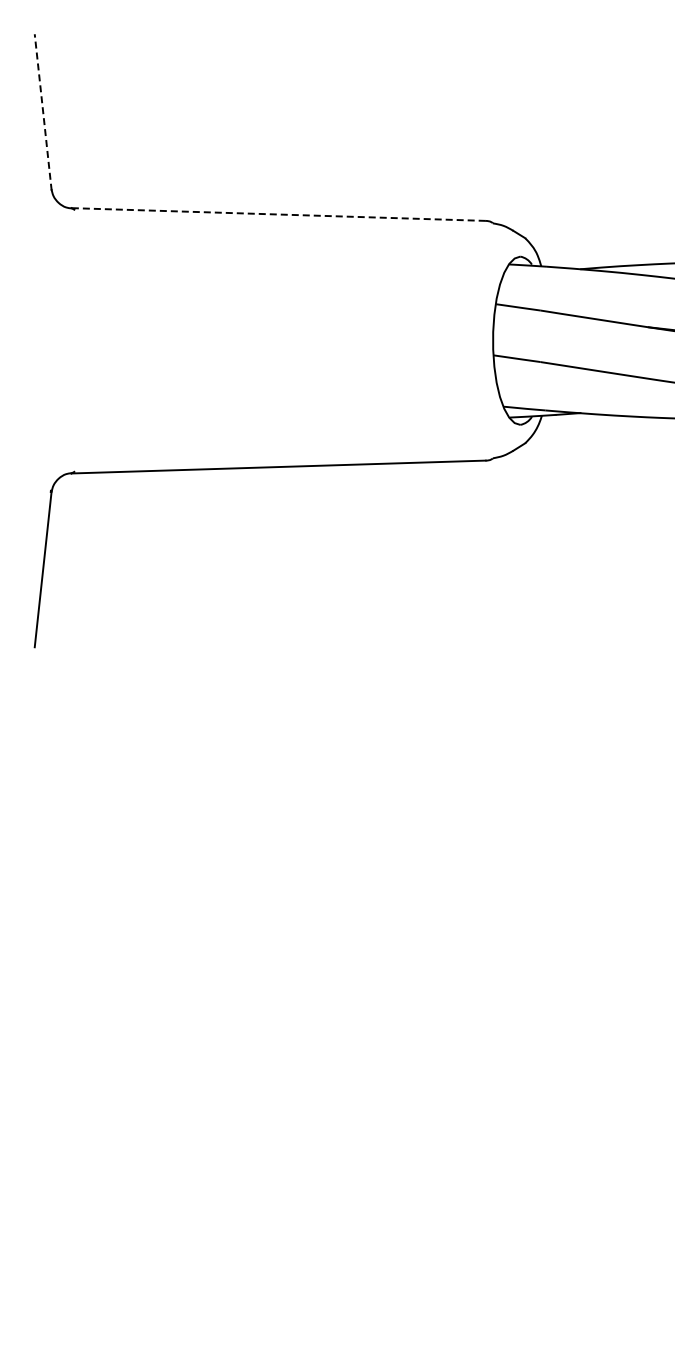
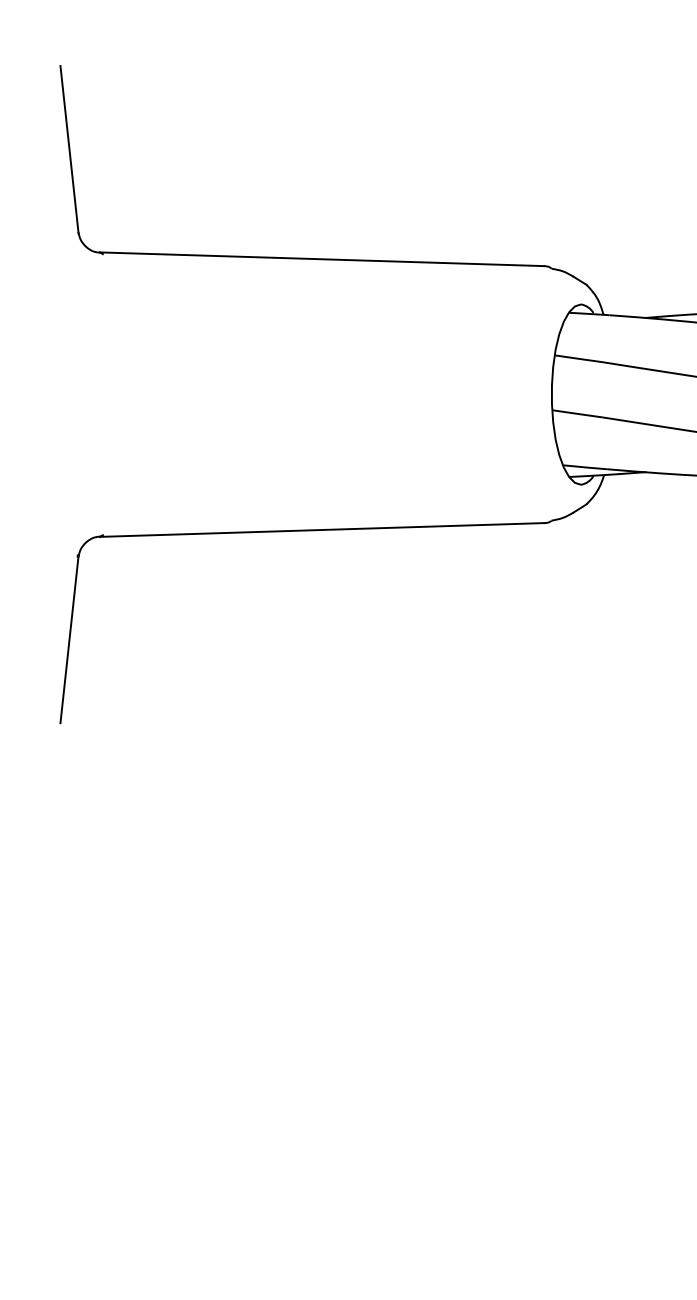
line: (43, 112) -> (69, 149), dashed -> solid
line: (278, 214) -> (321, 259), dashed -> solid

